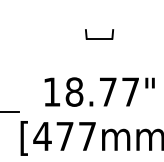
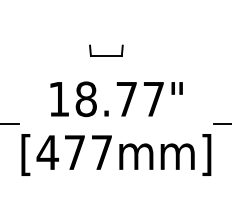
part: (99, 34) -> (106, 50), moved

